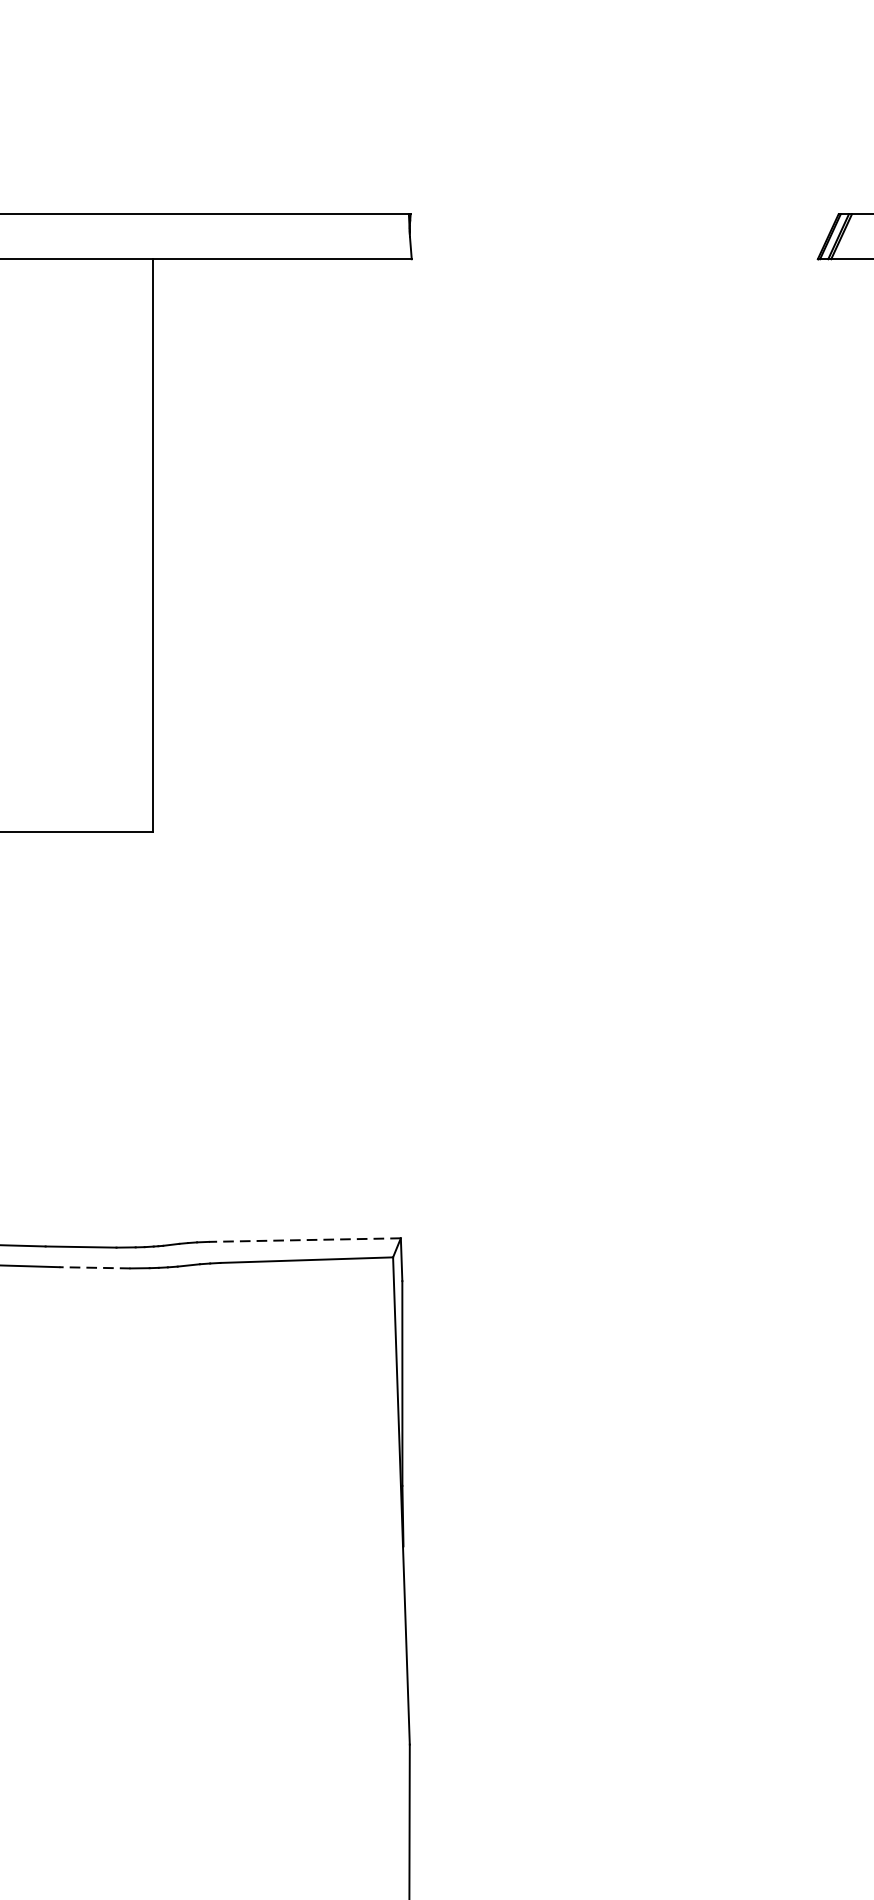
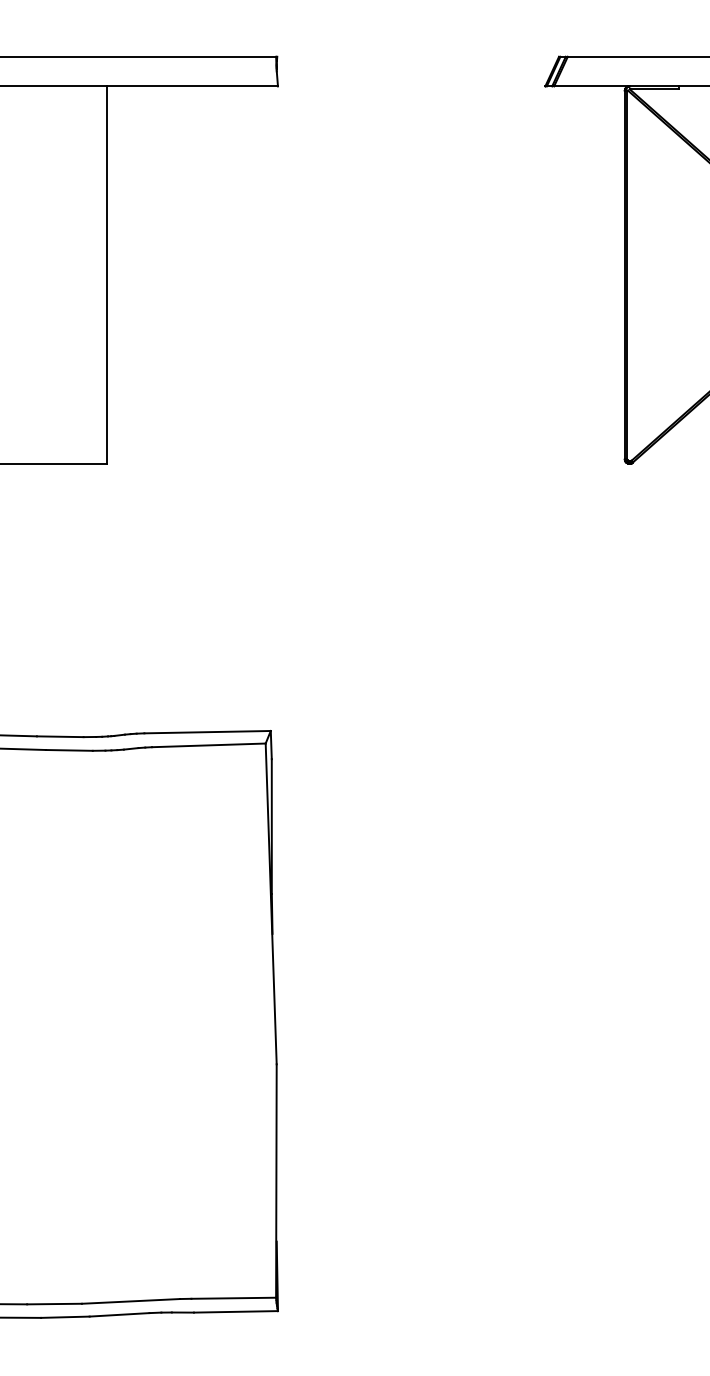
line: (304, 1240) -> (207, 732), dashed -> solid
line: (93, 1267) -> (68, 750), dashed -> solid

